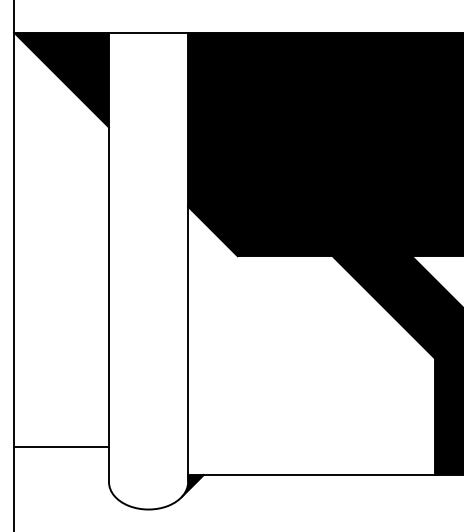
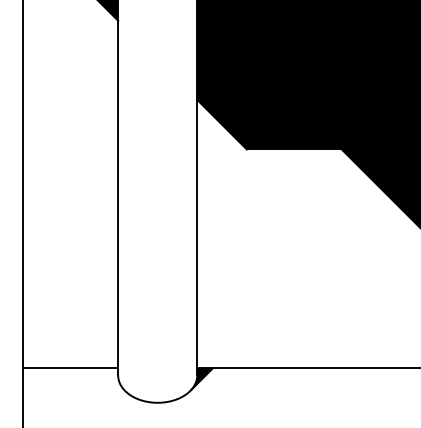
line: (61, 447) -> (70, 368), moved

